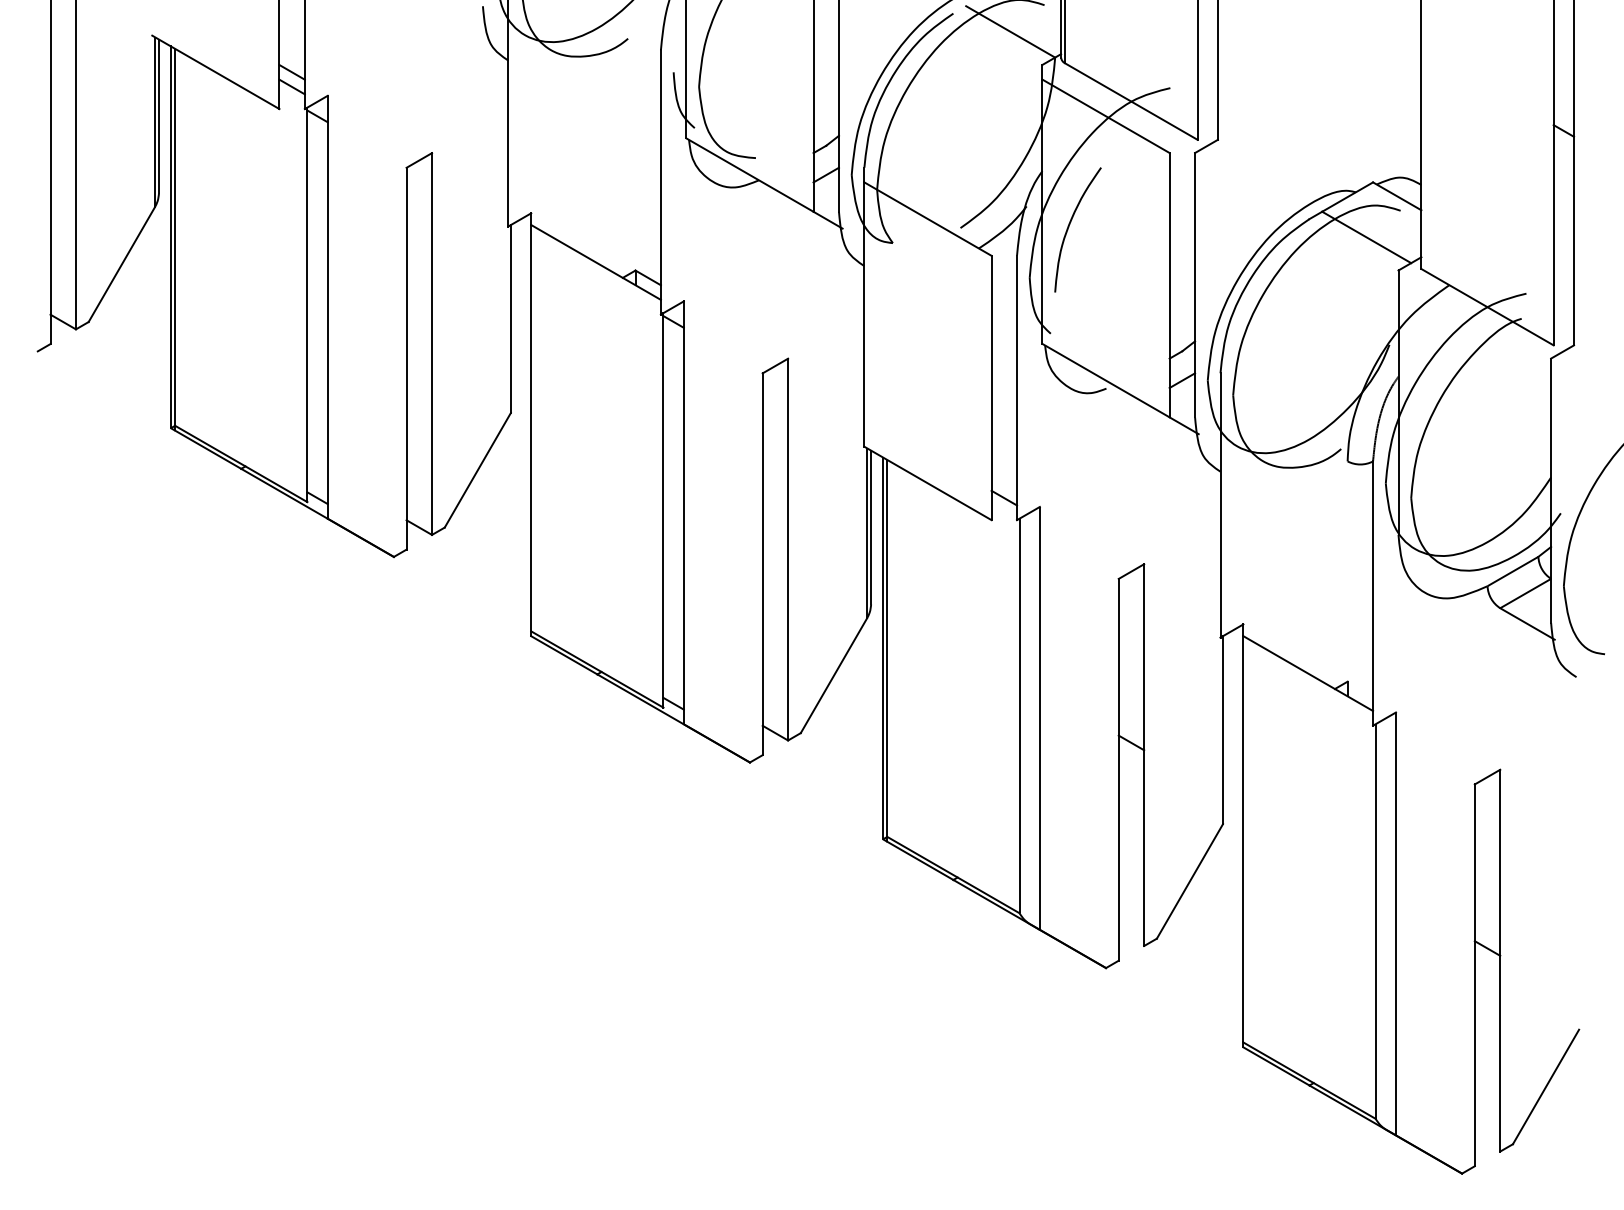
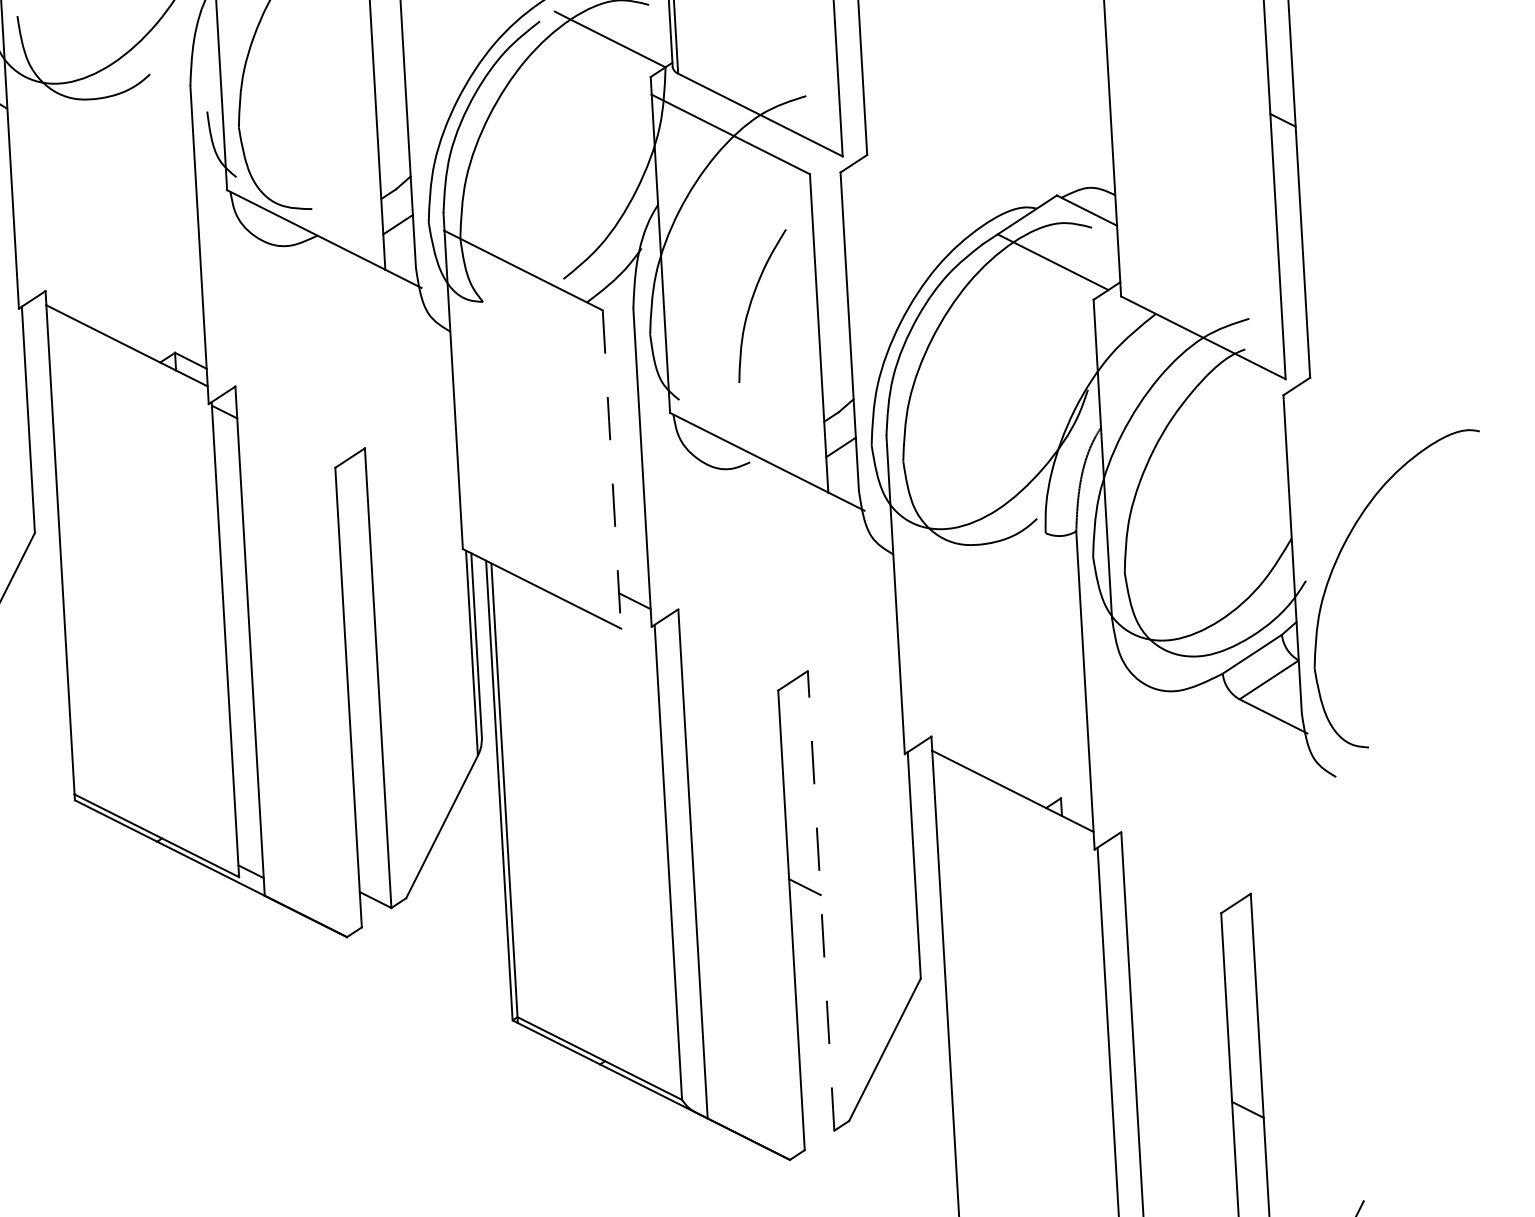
curve: (1069, 227) -> (752, 303), moved
line: (991, 388) -> (611, 470), solid -> dashed
line: (1144, 755) -> (821, 901), solid -> dashed

